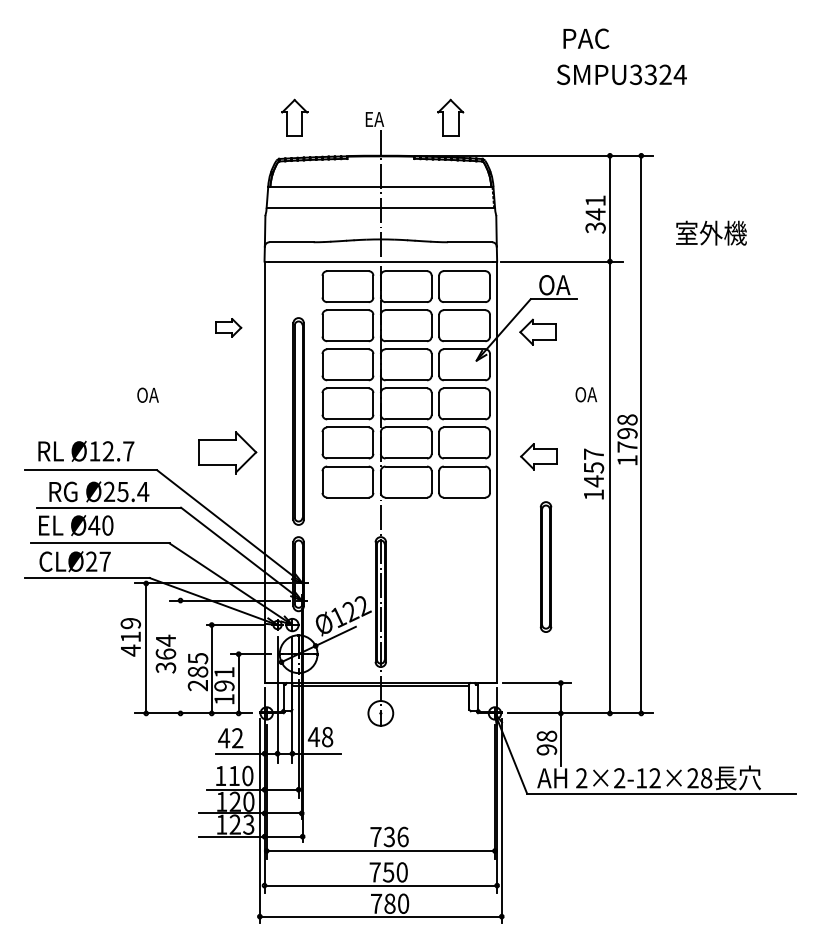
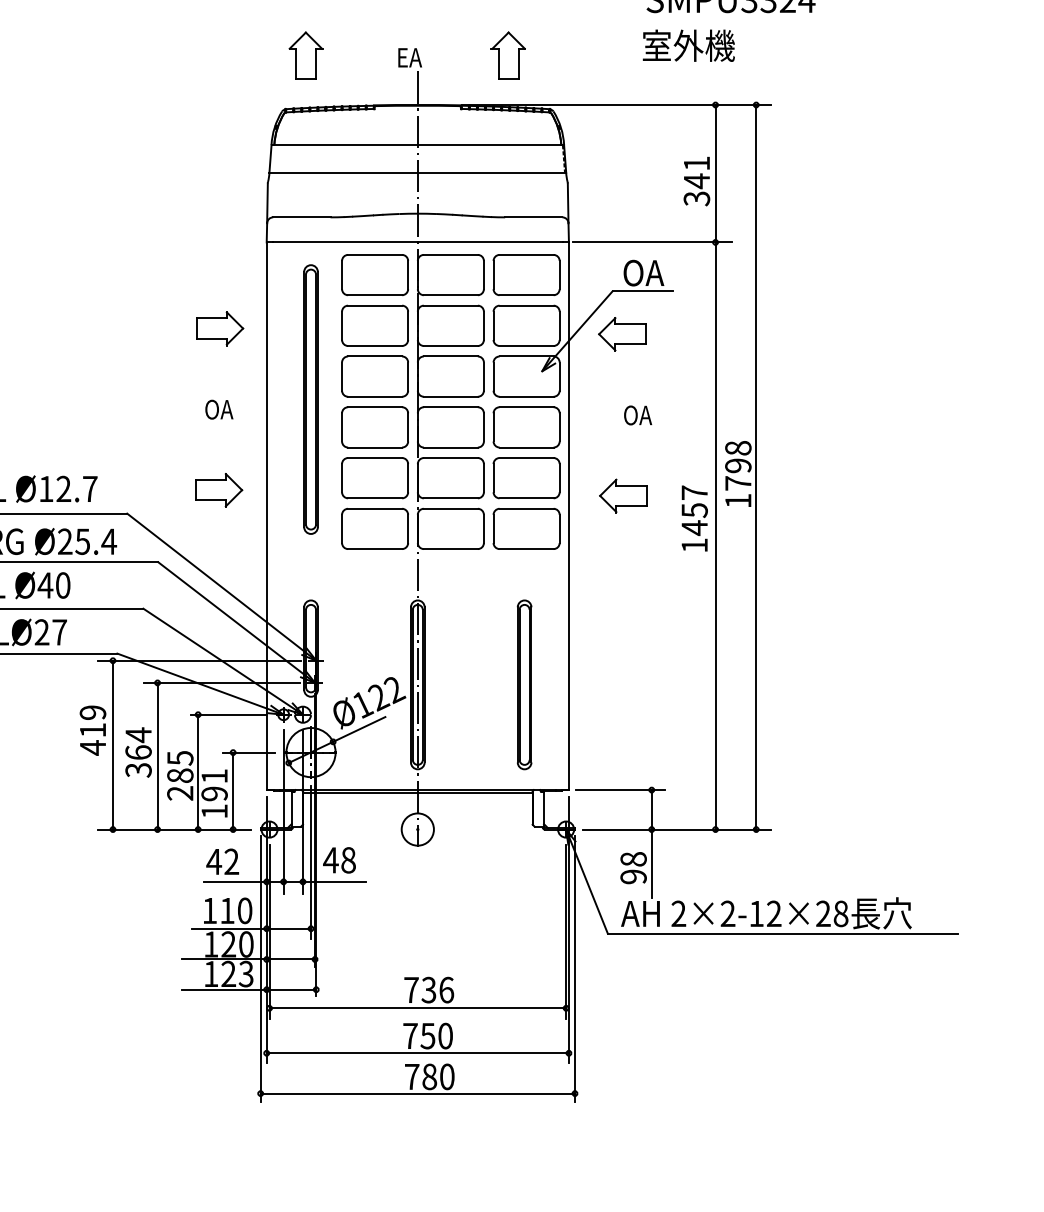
text: (711, 232) -> (688, 44), moved
part: (228, 327) -> (219, 328), size x1.43
text: (147, 394) -> (218, 408), moved
text: (586, 394) -> (638, 415), moved
part: (298, 421) -> (310, 399), moved
part: (227, 451) -> (218, 489), size x0.62
part: (545, 566) -> (523, 684), moved
line: (180, 656) -> (157, 755), added

